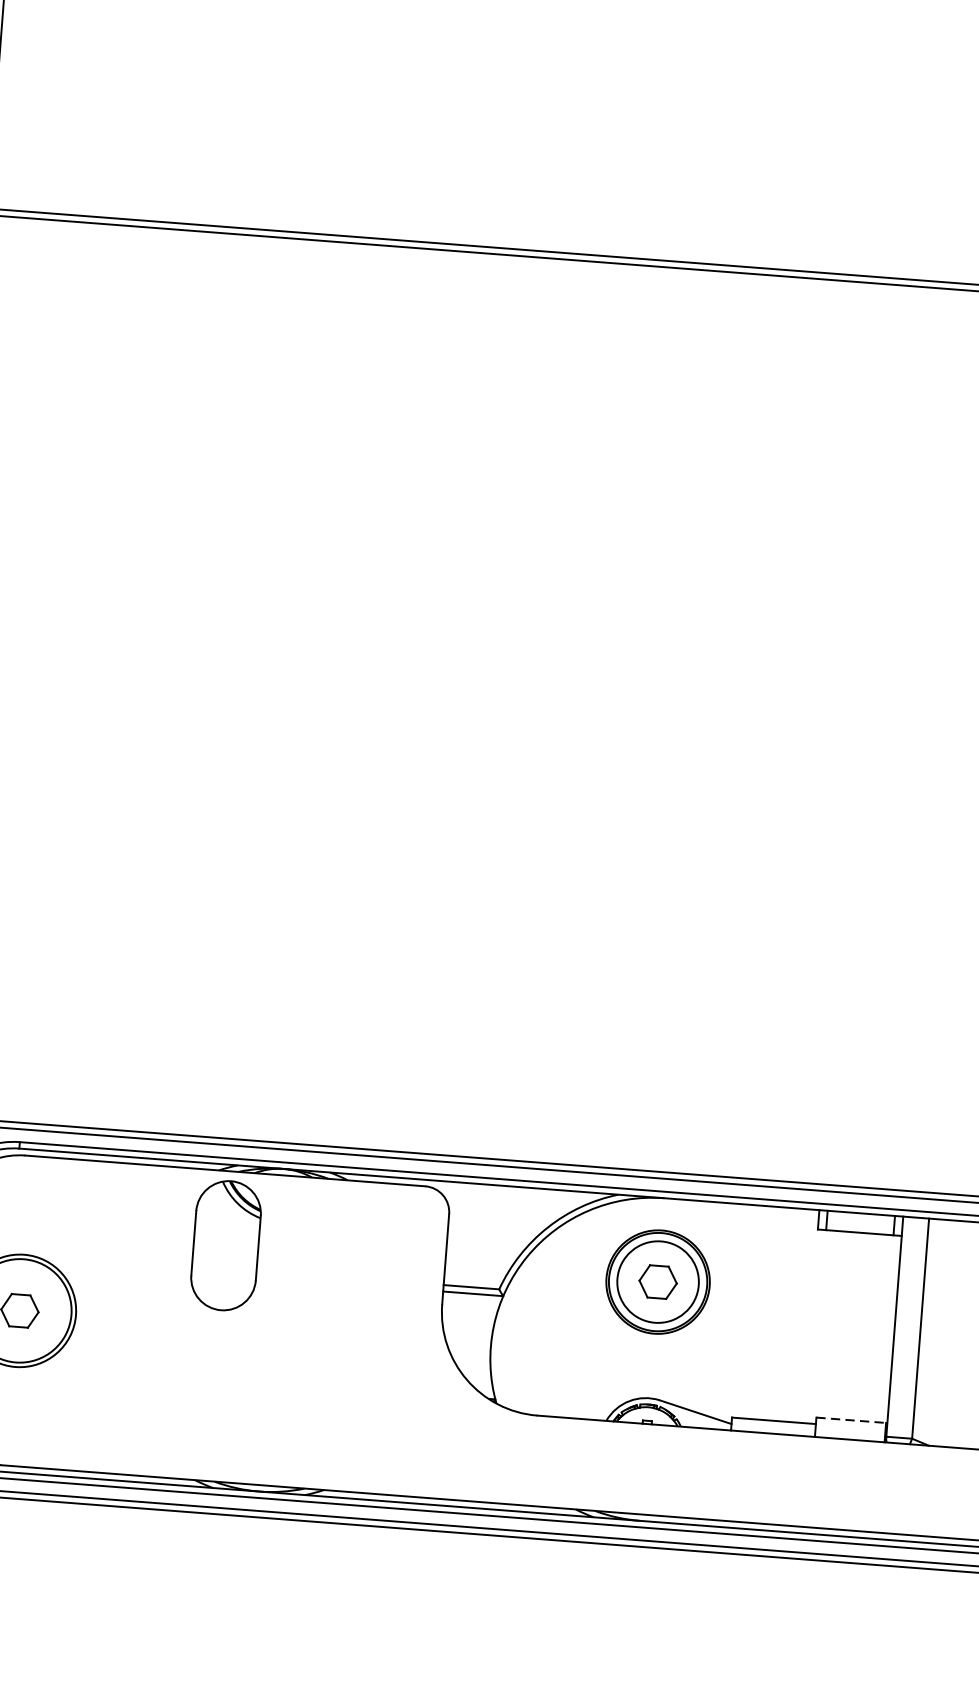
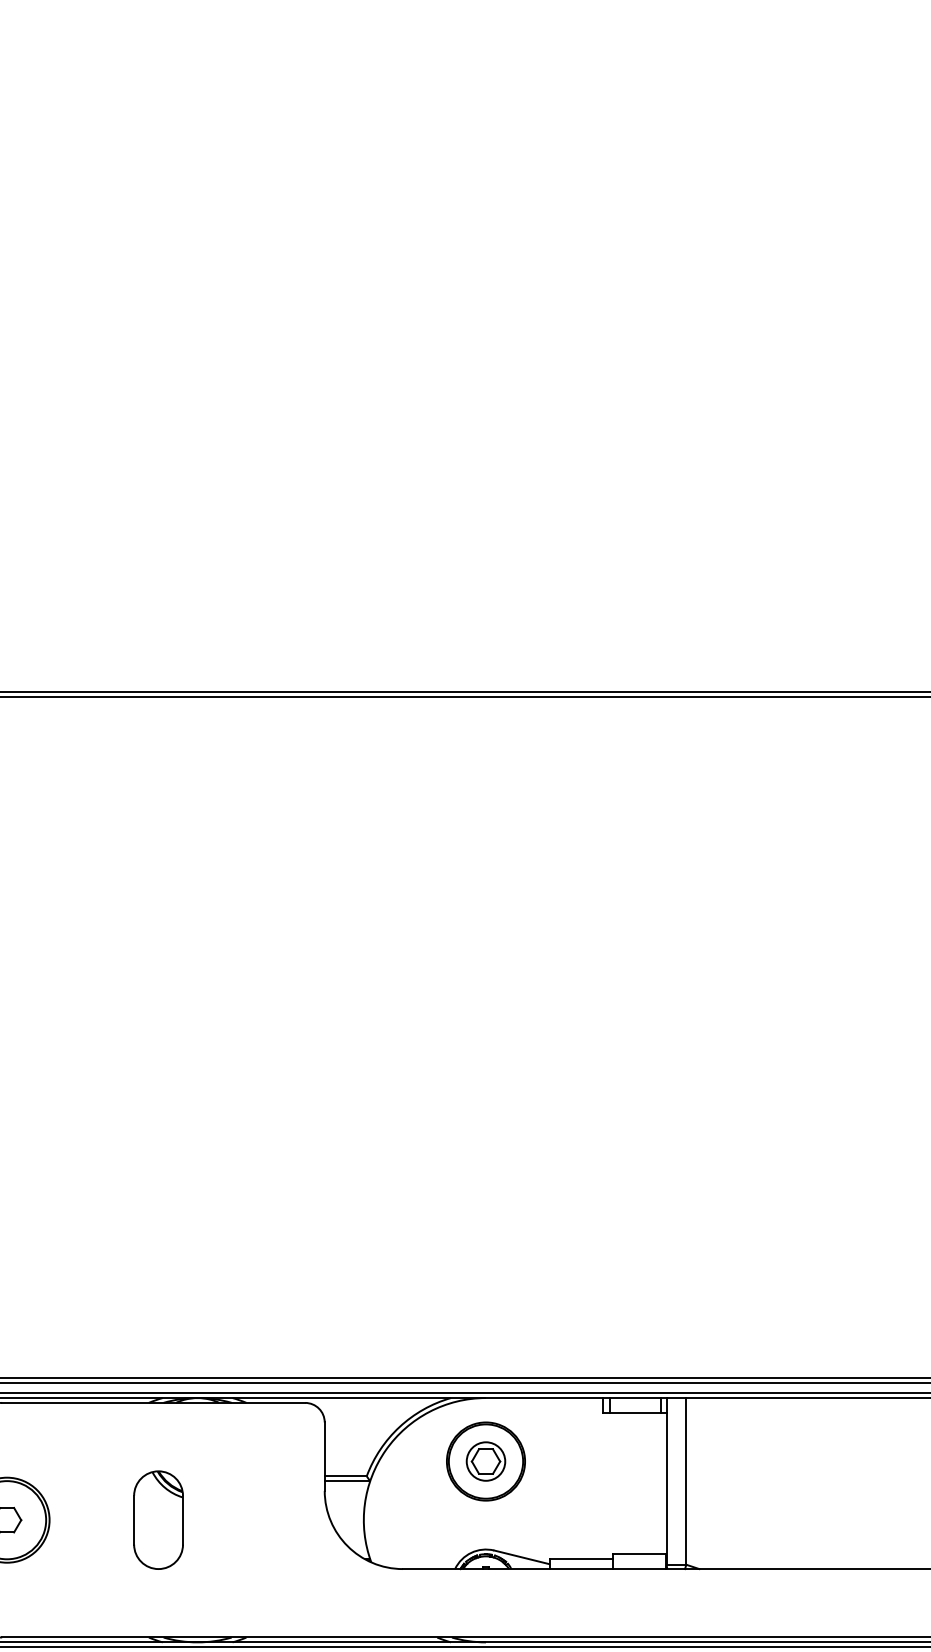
part: (226, 1244) -> (158, 1519), moved
circle: (657, 1281) -> (485, 1461), size x0.62
line: (851, 1420) -> (639, 1554), dashed -> solid

